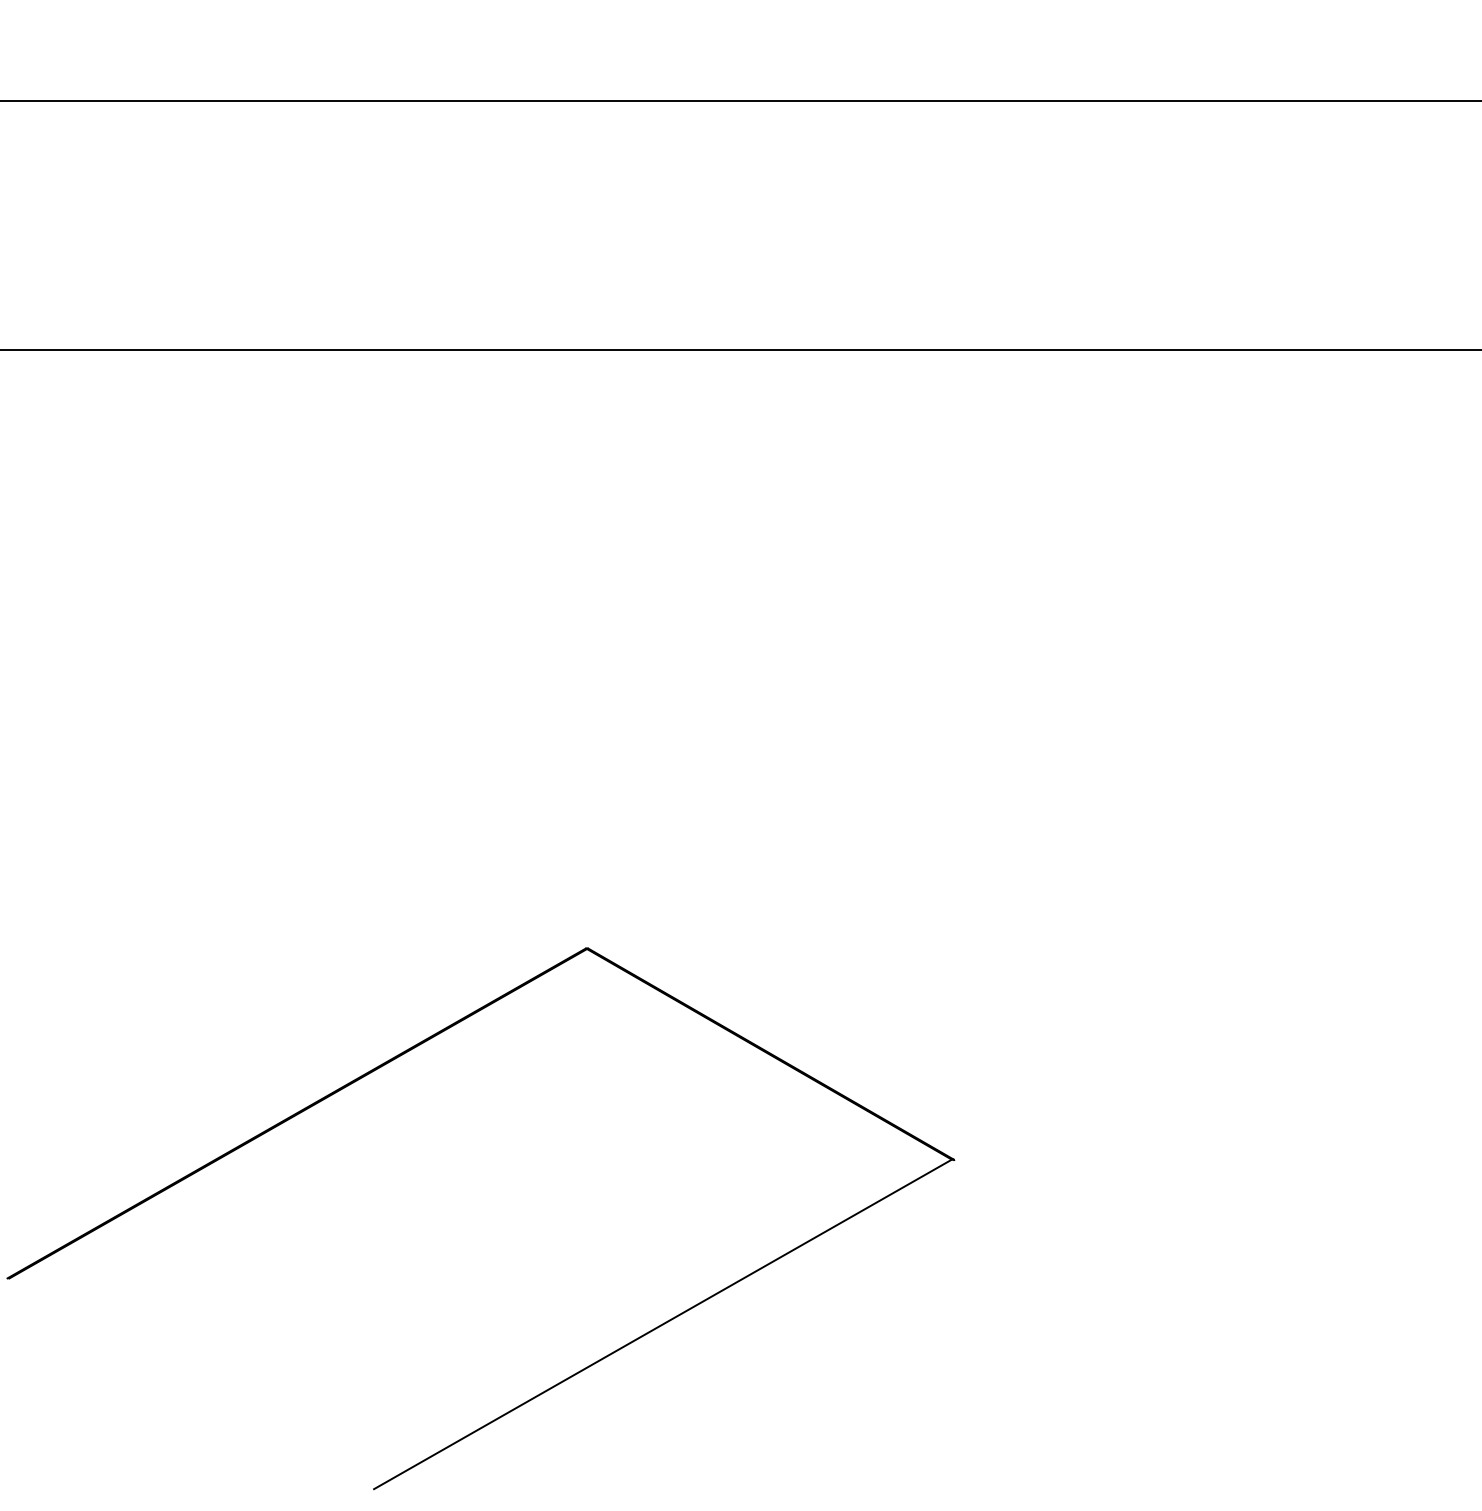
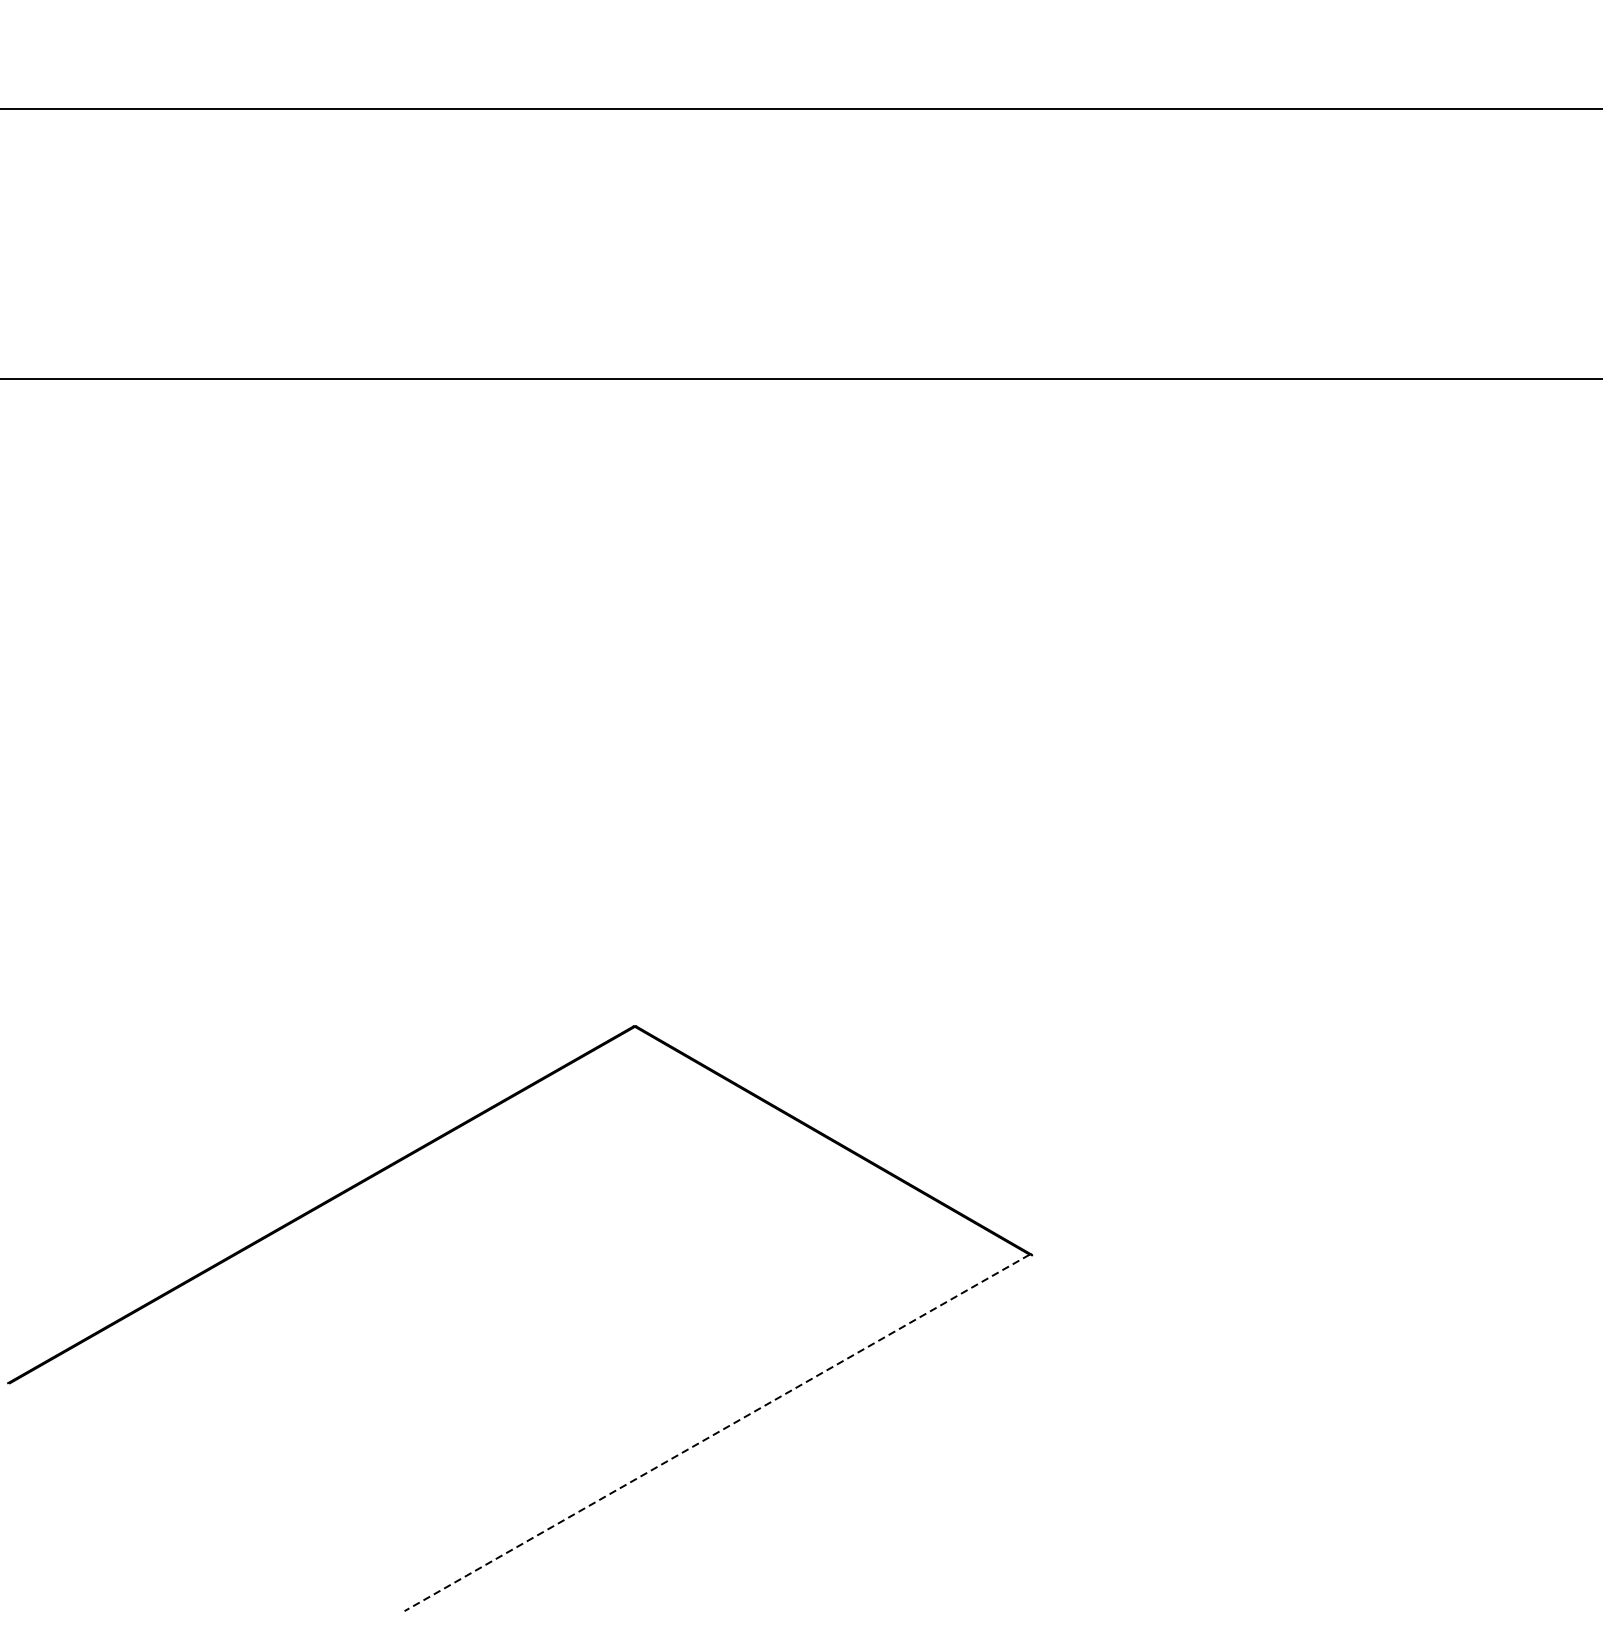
line: (662, 1324) -> (716, 1433), solid -> dashed

